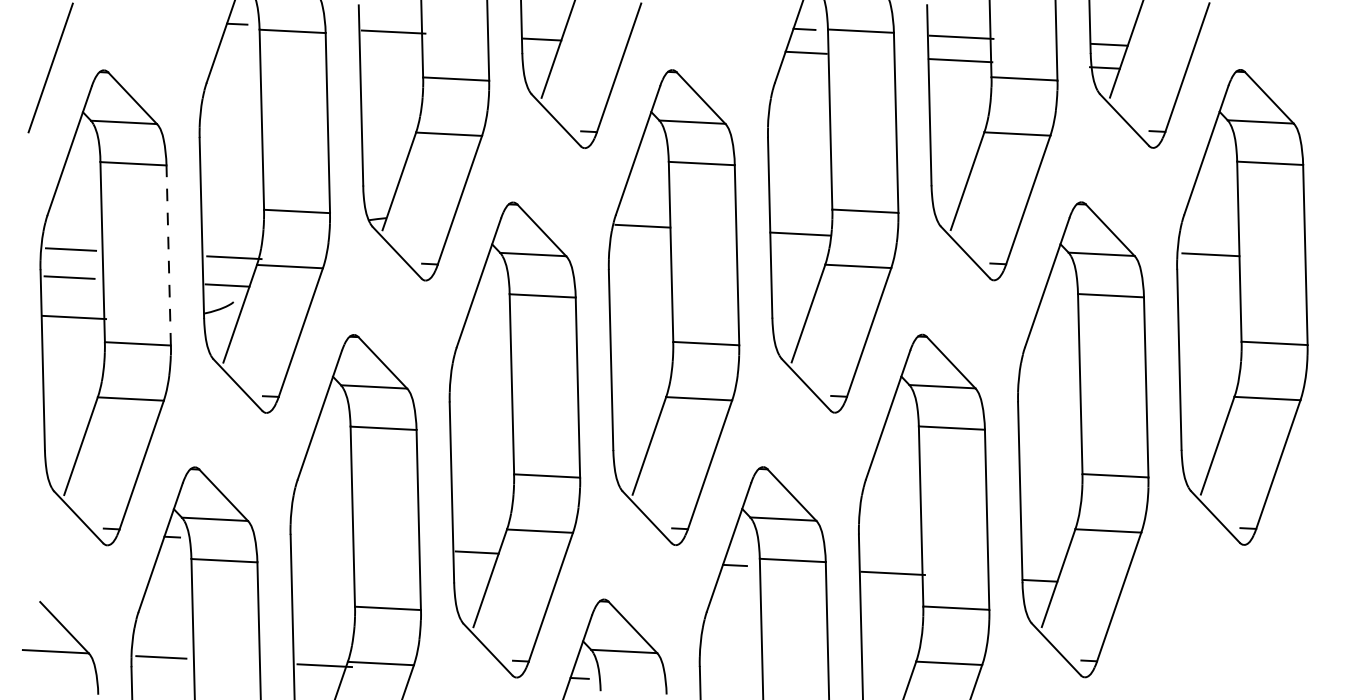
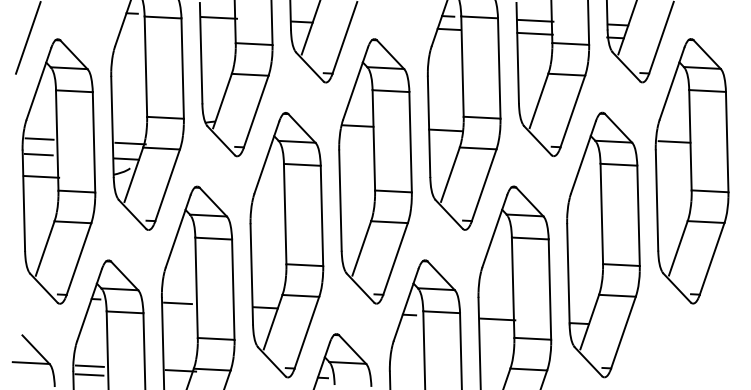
line: (169, 253) -> (94, 141), dashed -> solid
line: (318, 544) -> (177, 303), added
line: (160, 672) -> (89, 374), added

